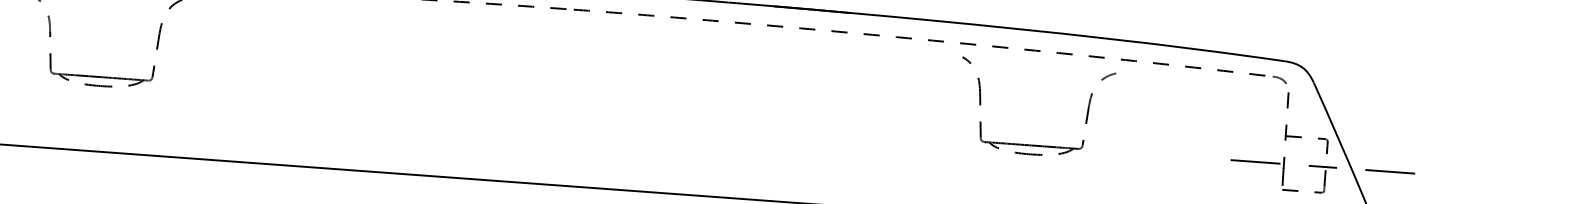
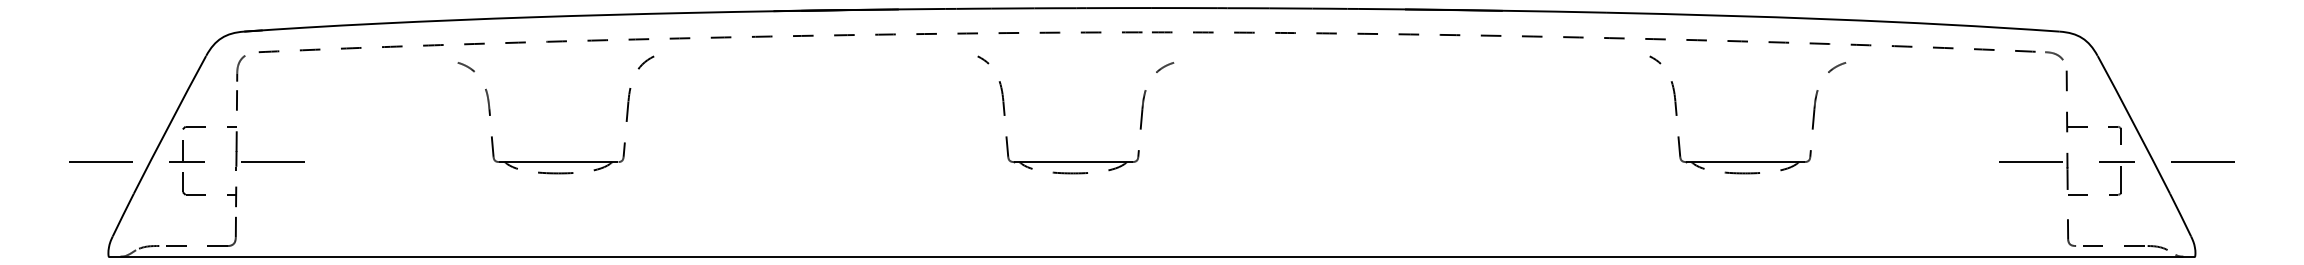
part: (506, 106) -> (1075, 161), added

